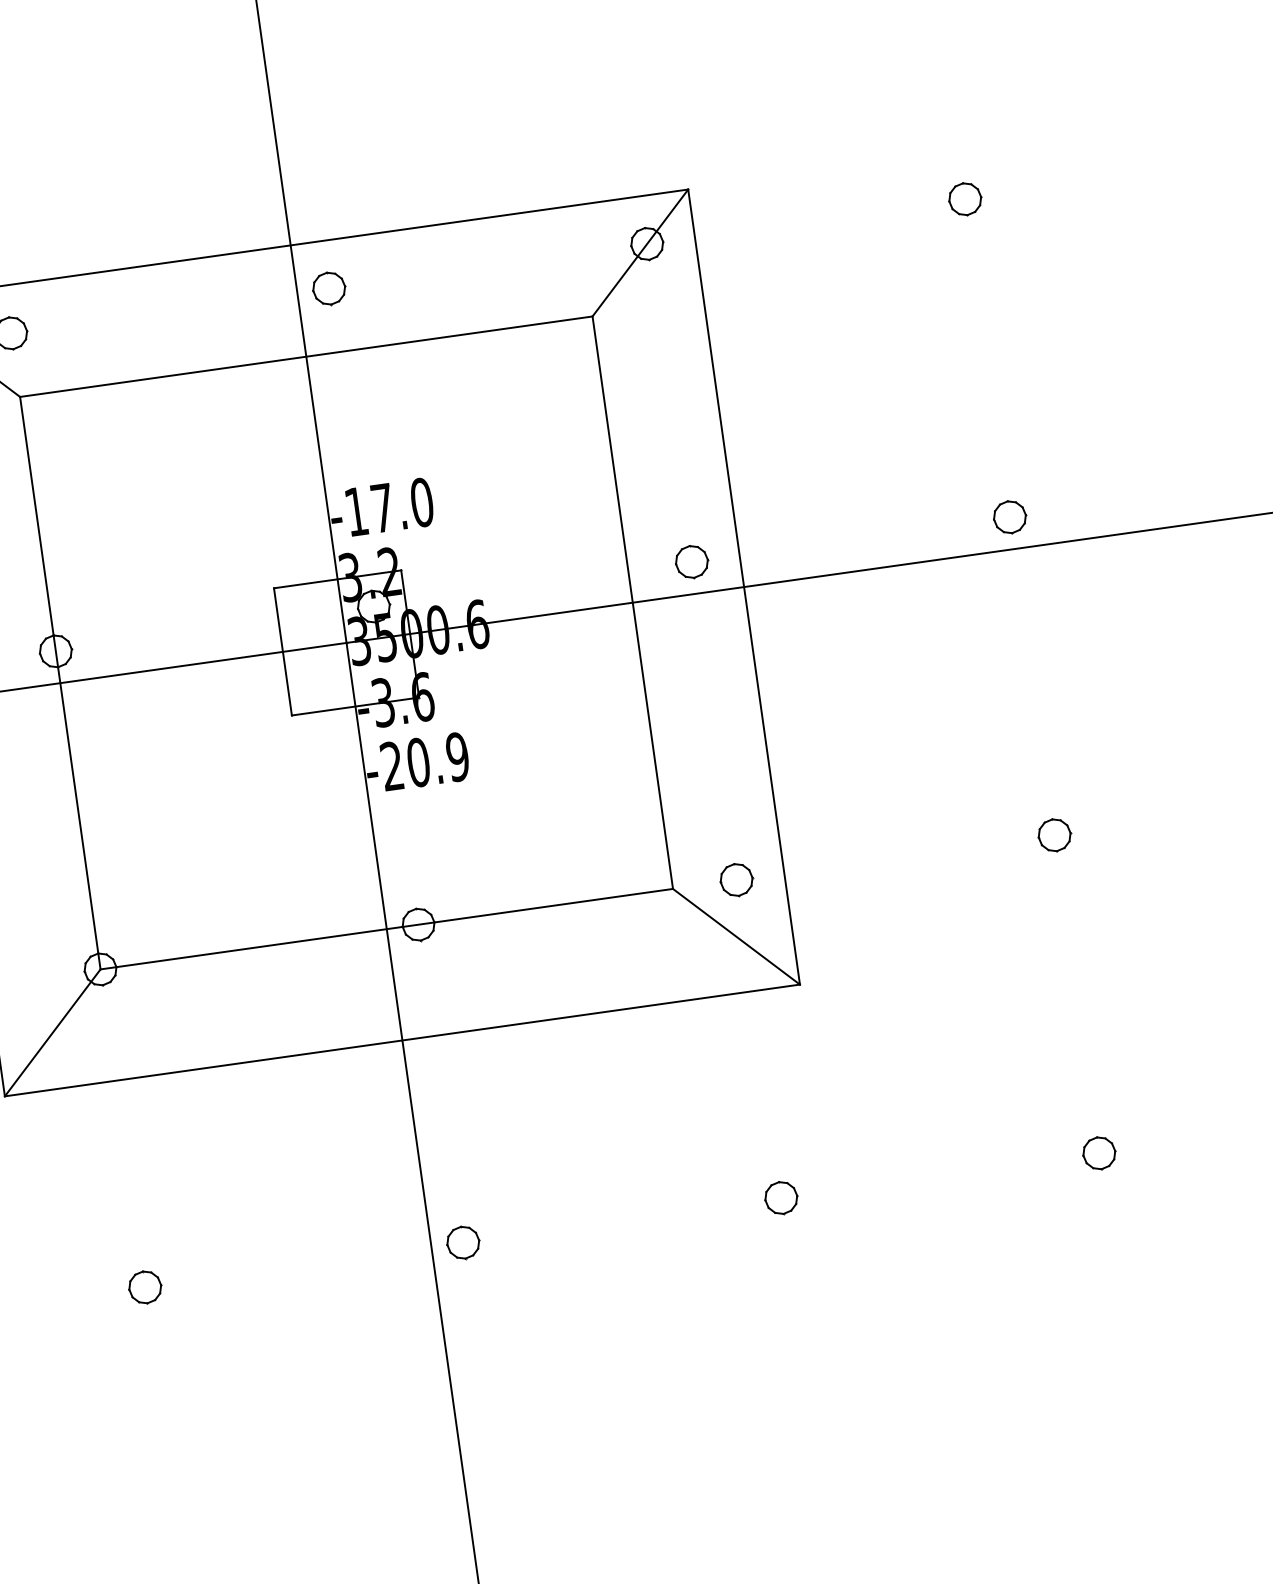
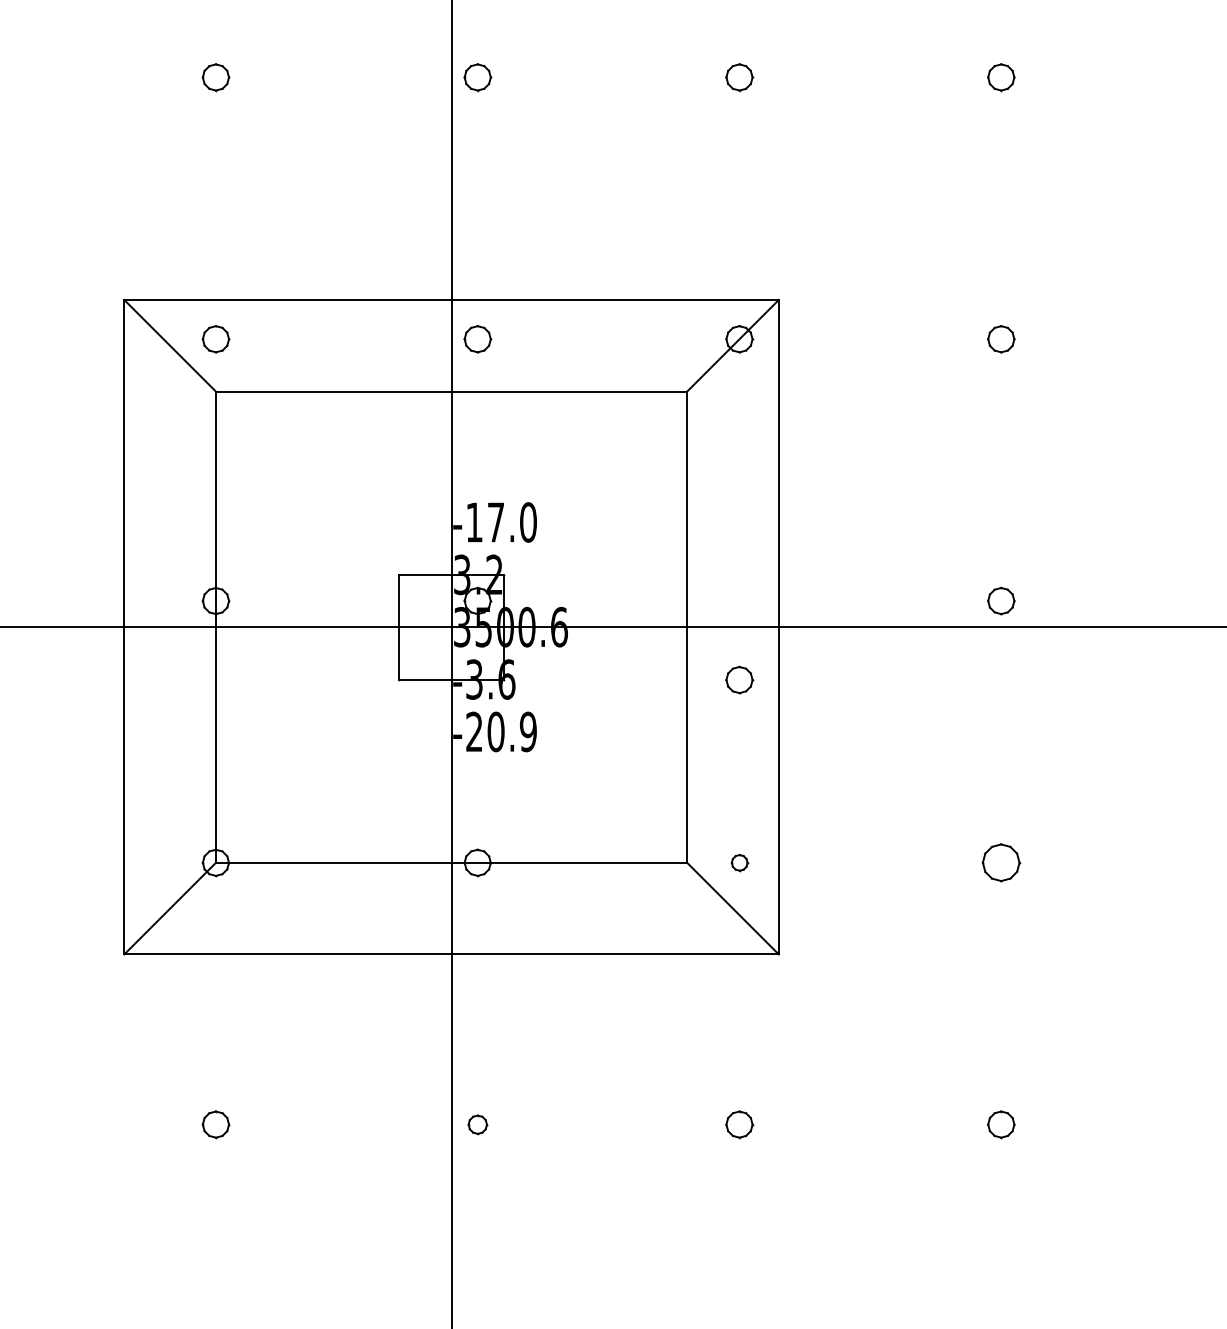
part: (691, 562) -> (739, 680), moved
part: (1054, 834) -> (1001, 862), size x1.4
part: (736, 879) -> (739, 862), size x0.6
part: (462, 1242) -> (477, 1124), size x0.7

